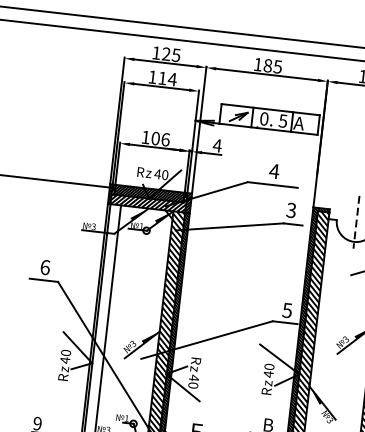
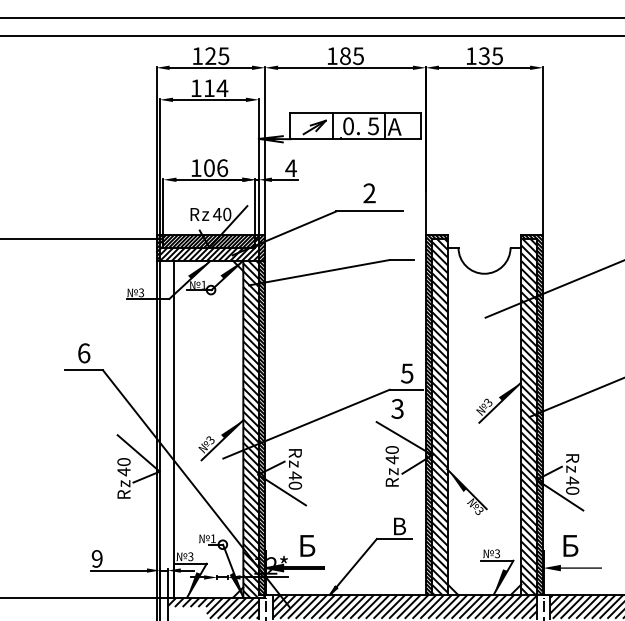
text: (274, 171) -> (369, 193), 4 -> 2
text: (291, 210) -> (397, 408), moved
line: (356, 222) -> (484, 247), removed

